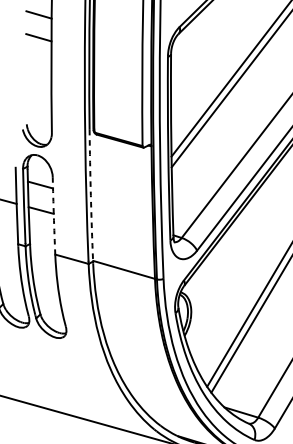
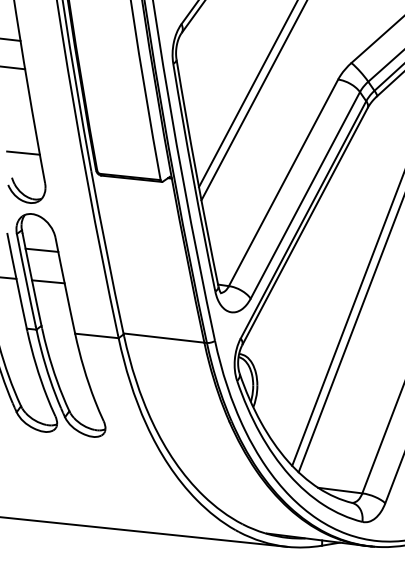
line: (39, 106) -> (23, 152), added
arc: (90, 195) -> (106, 252), dashed -> solid
arc: (54, 215) -> (65, 285), dashed -> solid

